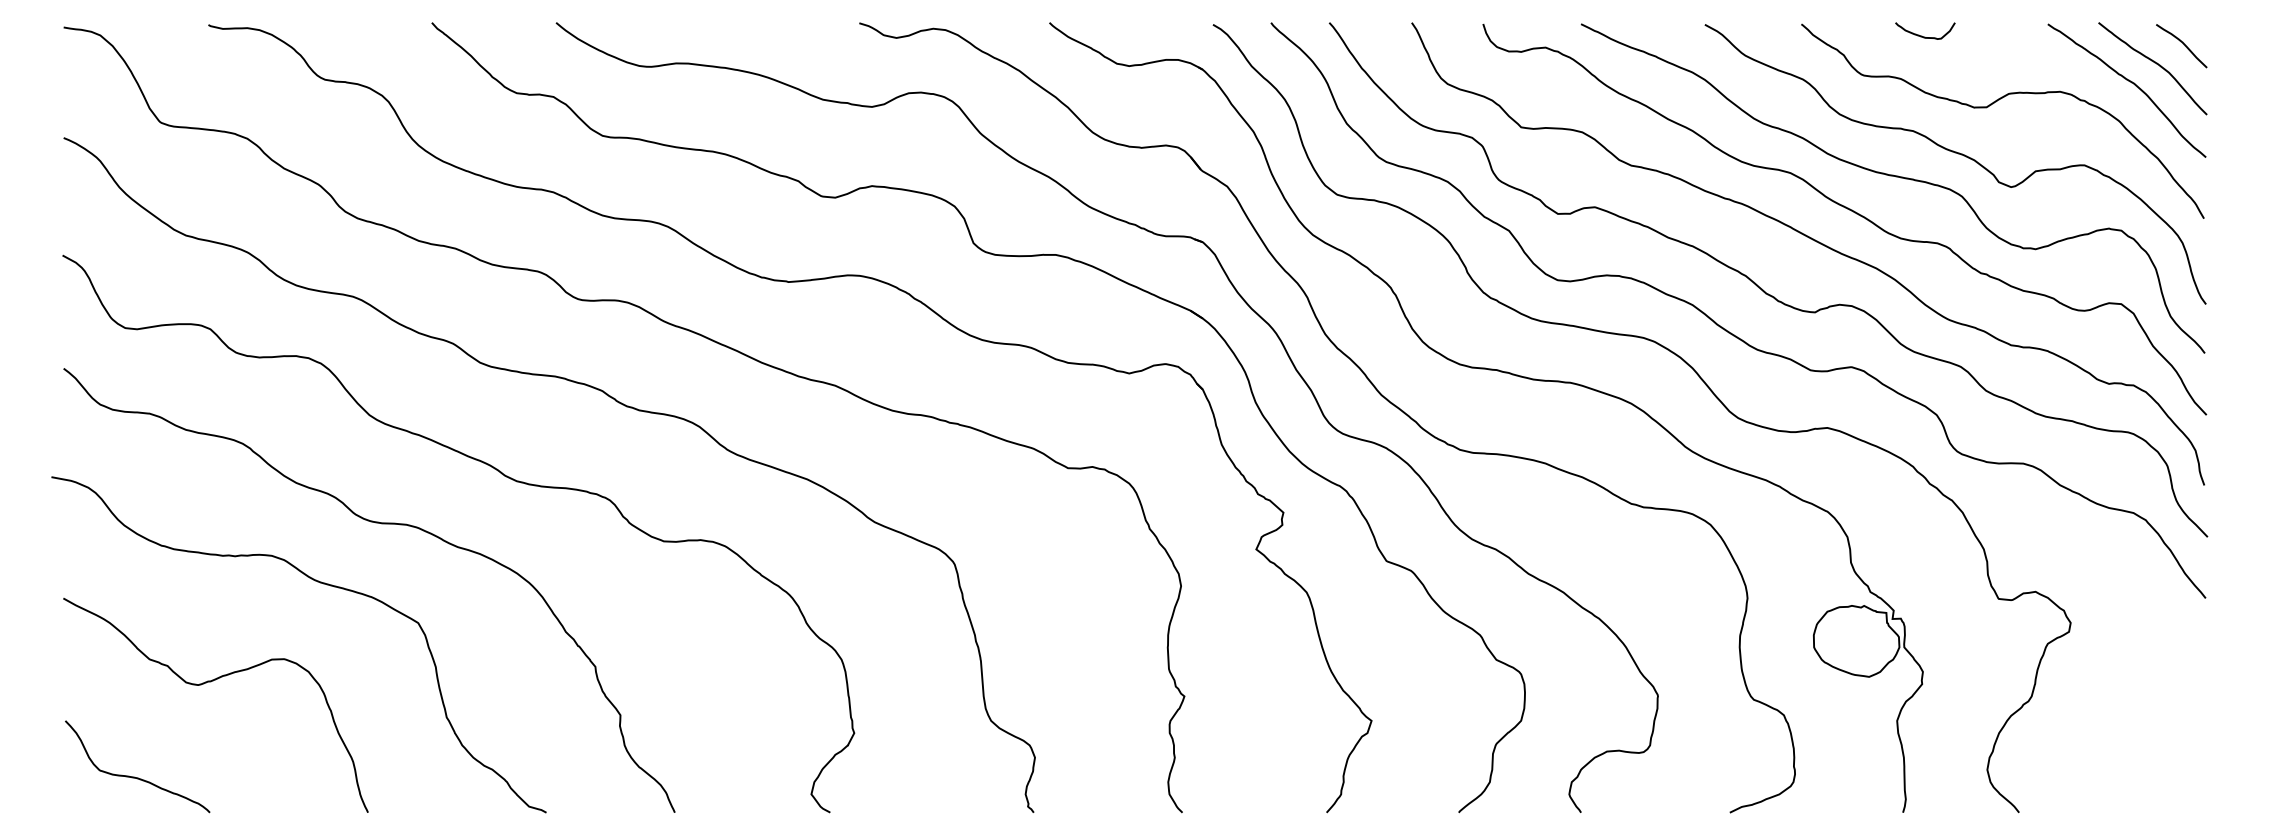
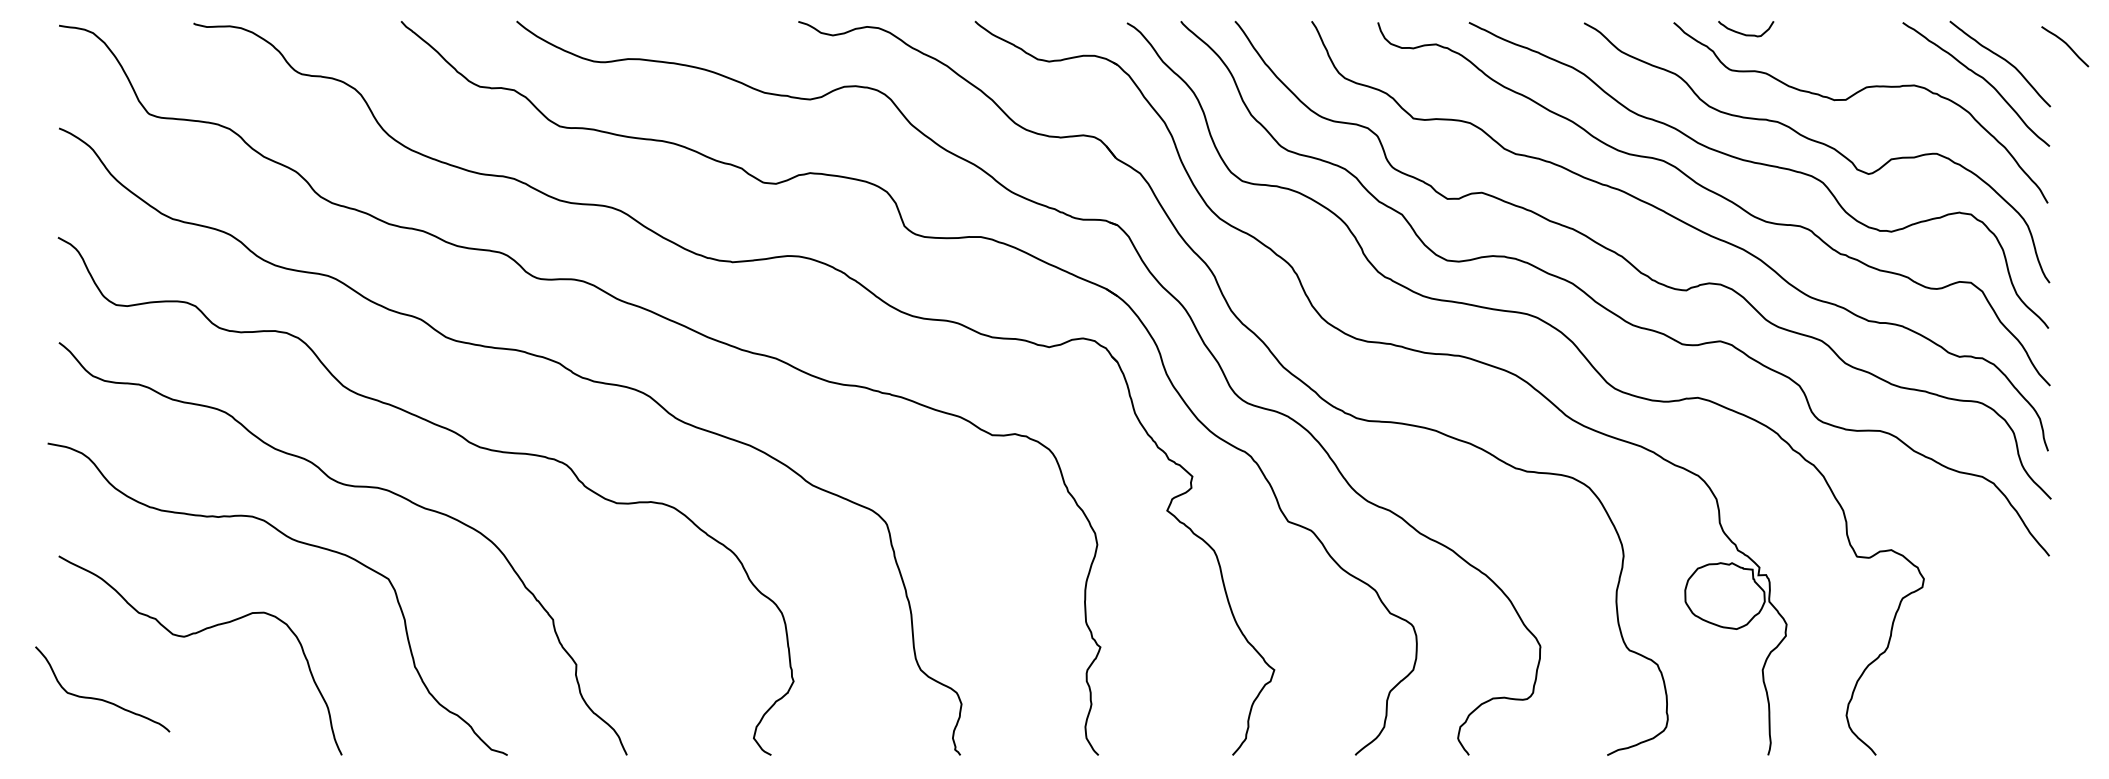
curve: (1922, 35) -> (1743, 33), moved
curve: (2183, 44) -> (2066, 45), moved
curve: (134, 776) -> (99, 698), moved

